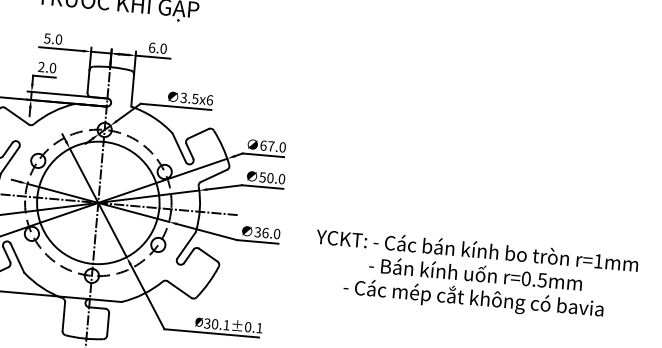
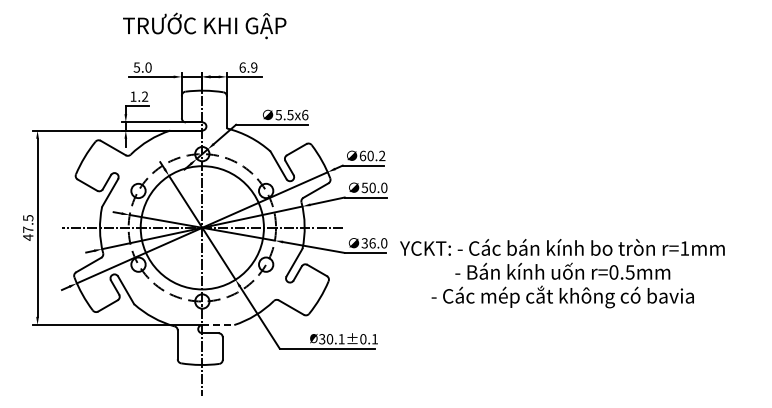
text: (163, 48) -> (254, 67), 6.0 -> 6.9
text: (47, 67) -> (139, 96), 2.0 -> 1.2
text: (183, 97) -> (278, 114), 3.5x6 -> 5.5x6
text: (277, 146) -> (376, 155), 67.0 -> 60.2
text: (475, 275) -> (562, 273), moved
line: (105, 301) -> (218, 325), solid -> dashed

